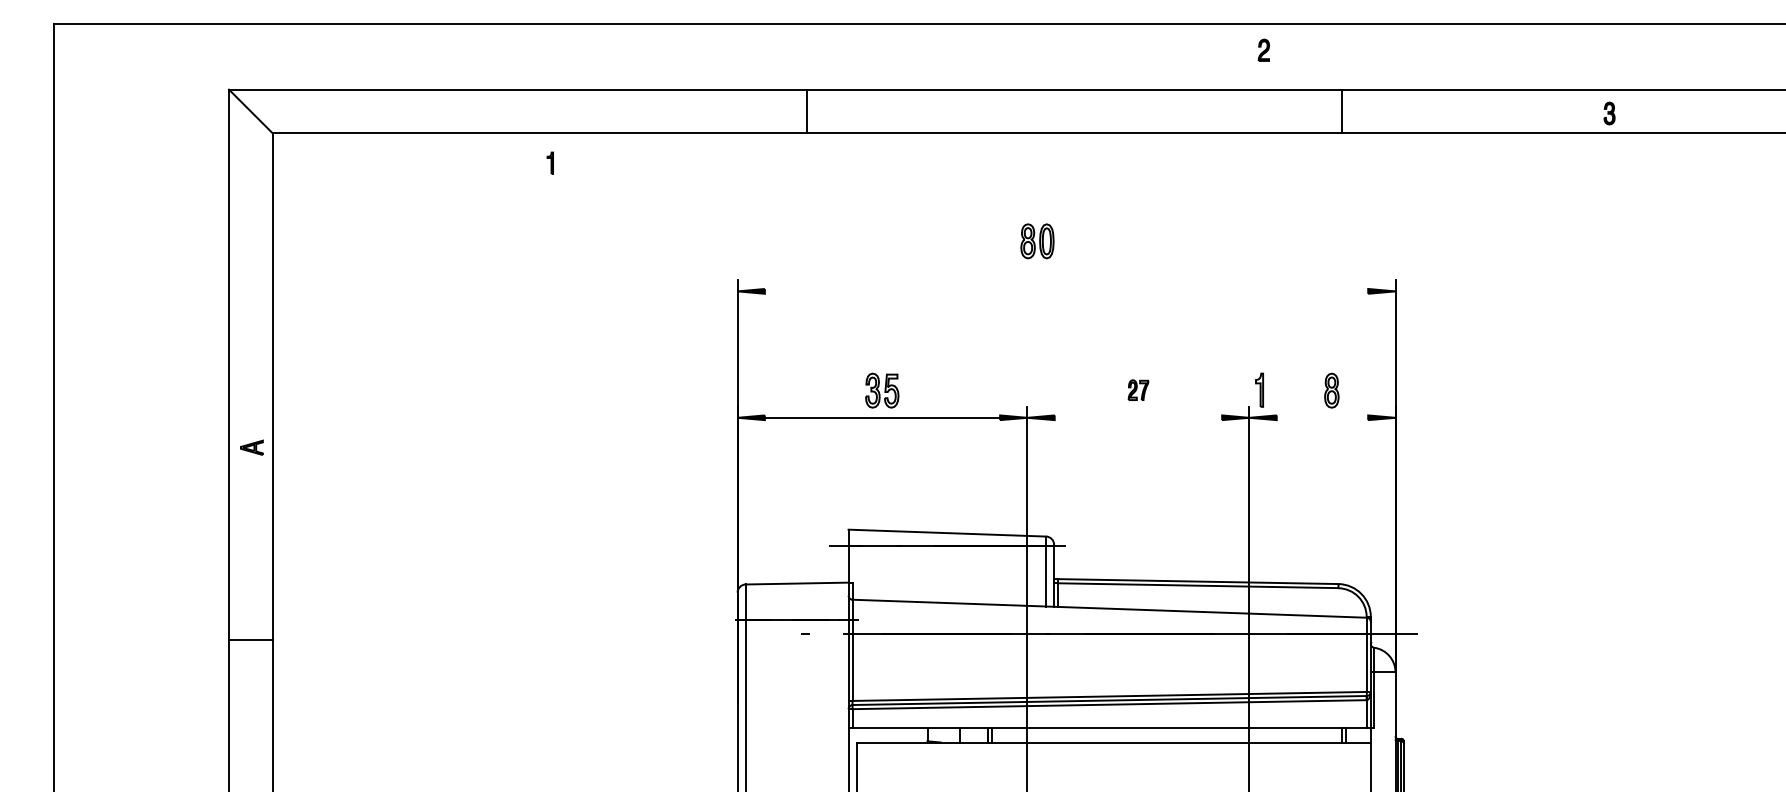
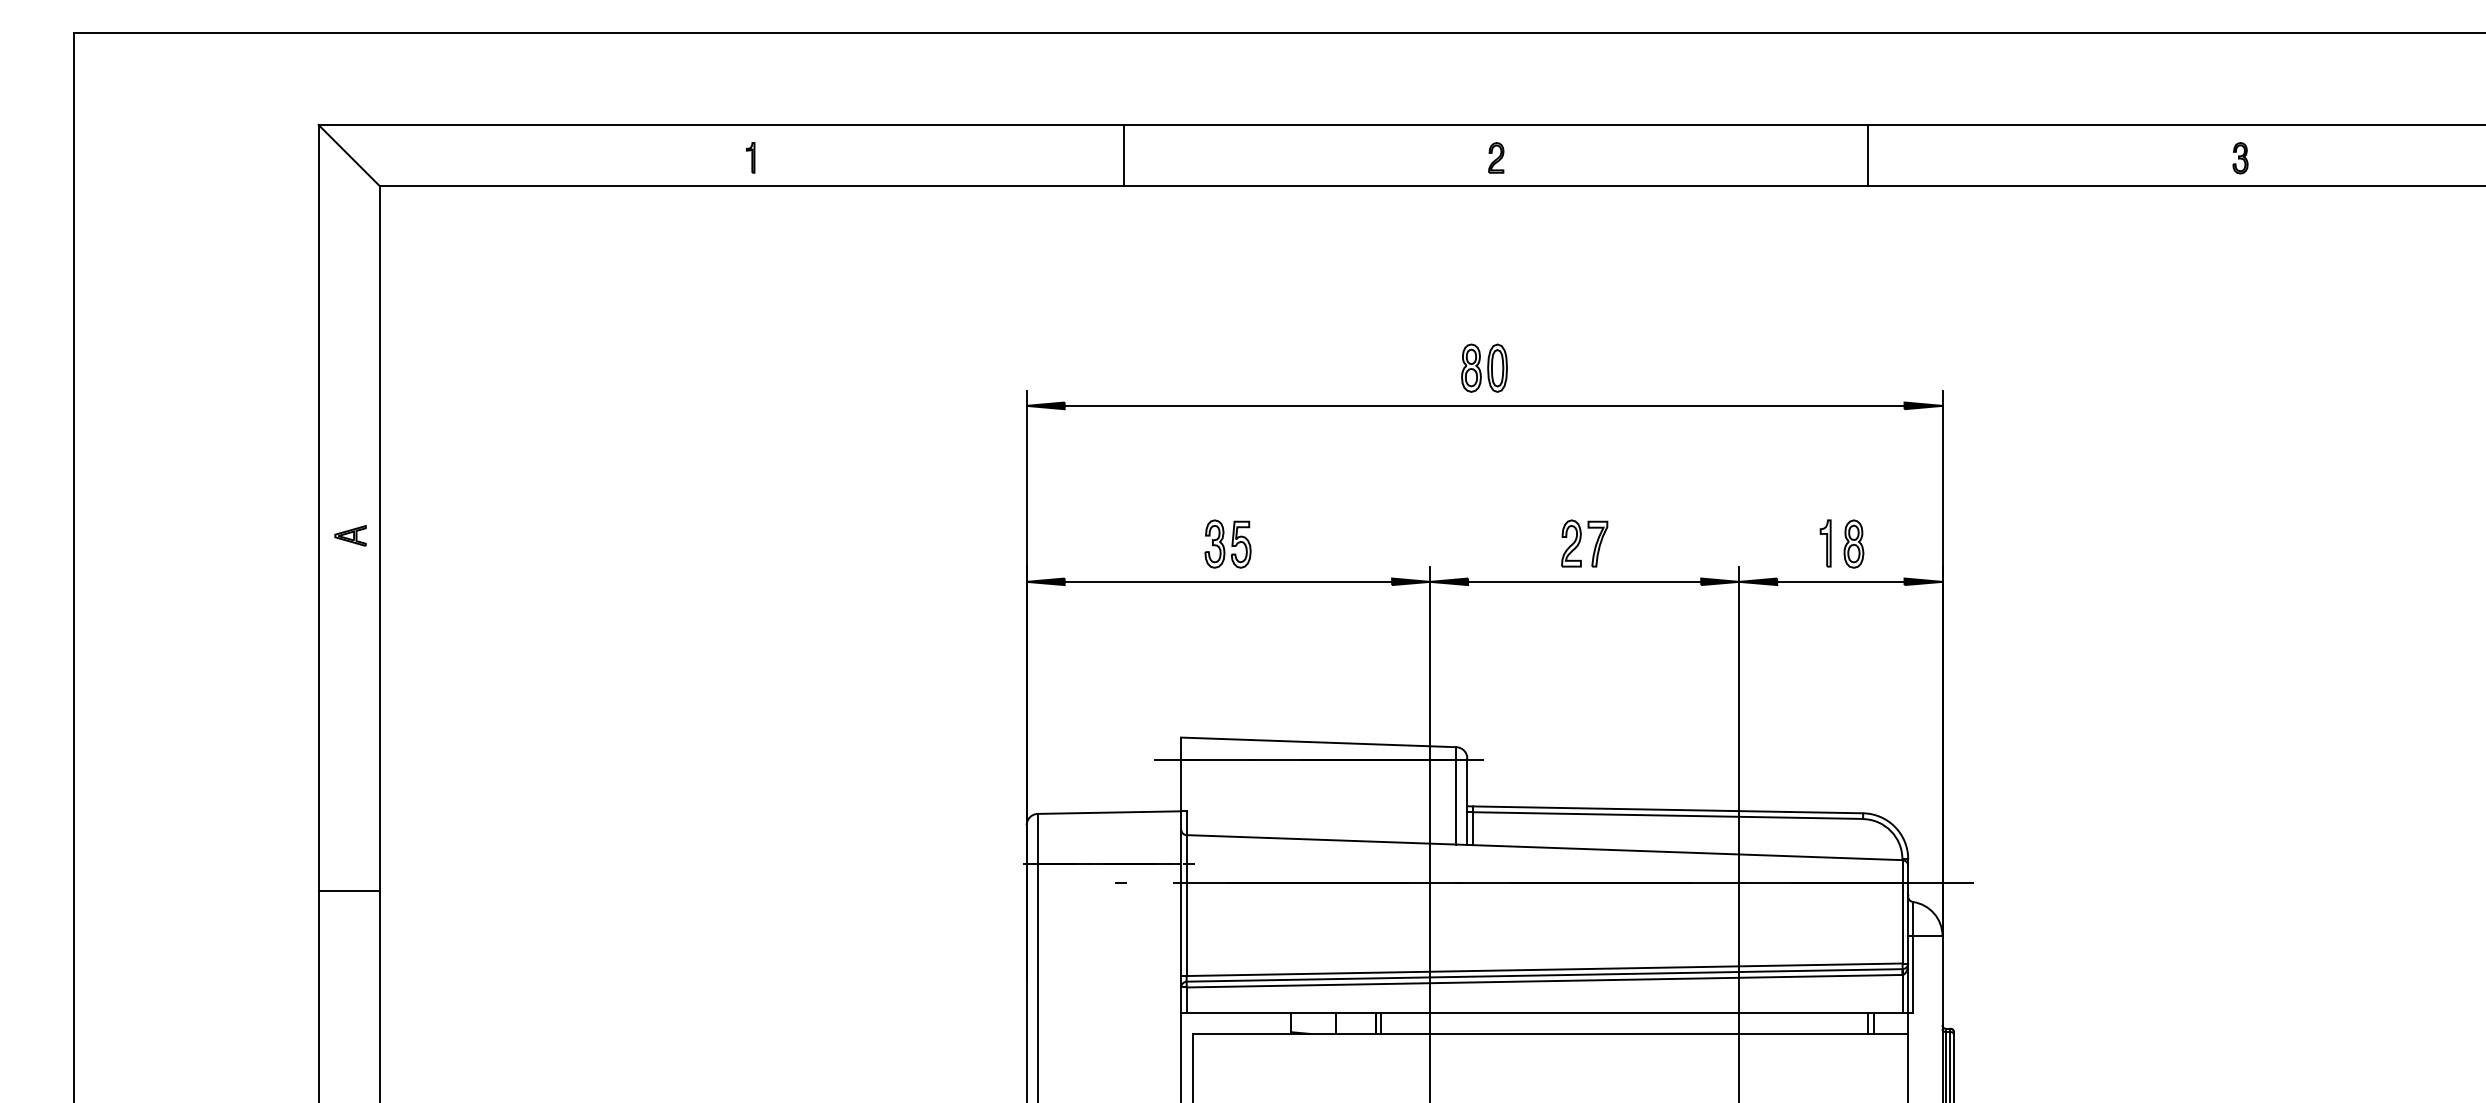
part: (1263, 49) -> (1495, 156), moved
part: (549, 162) -> (749, 156), moved
part: (1037, 241) -> (1484, 368), moved
line: (1066, 291) -> (1484, 406), added
part: (1138, 389) -> (1584, 542), size x1.67
part: (1259, 389) -> (1825, 542), moved
line: (1138, 417) -> (1584, 581), added
line: (1322, 417) -> (1840, 581), added
part: (251, 447) -> (349, 535), moved

